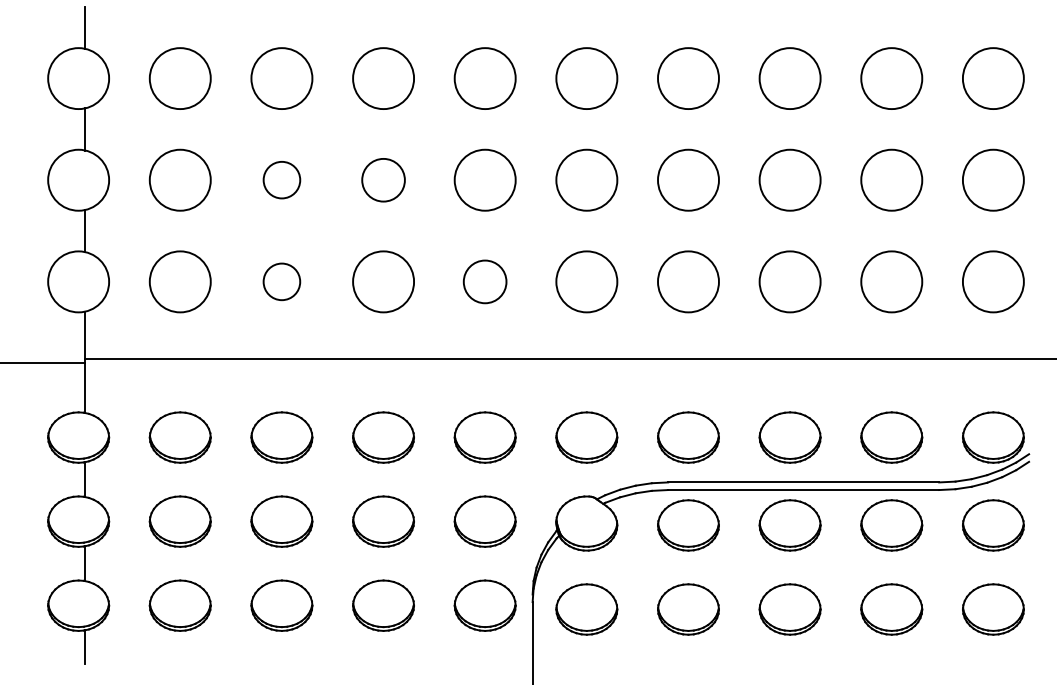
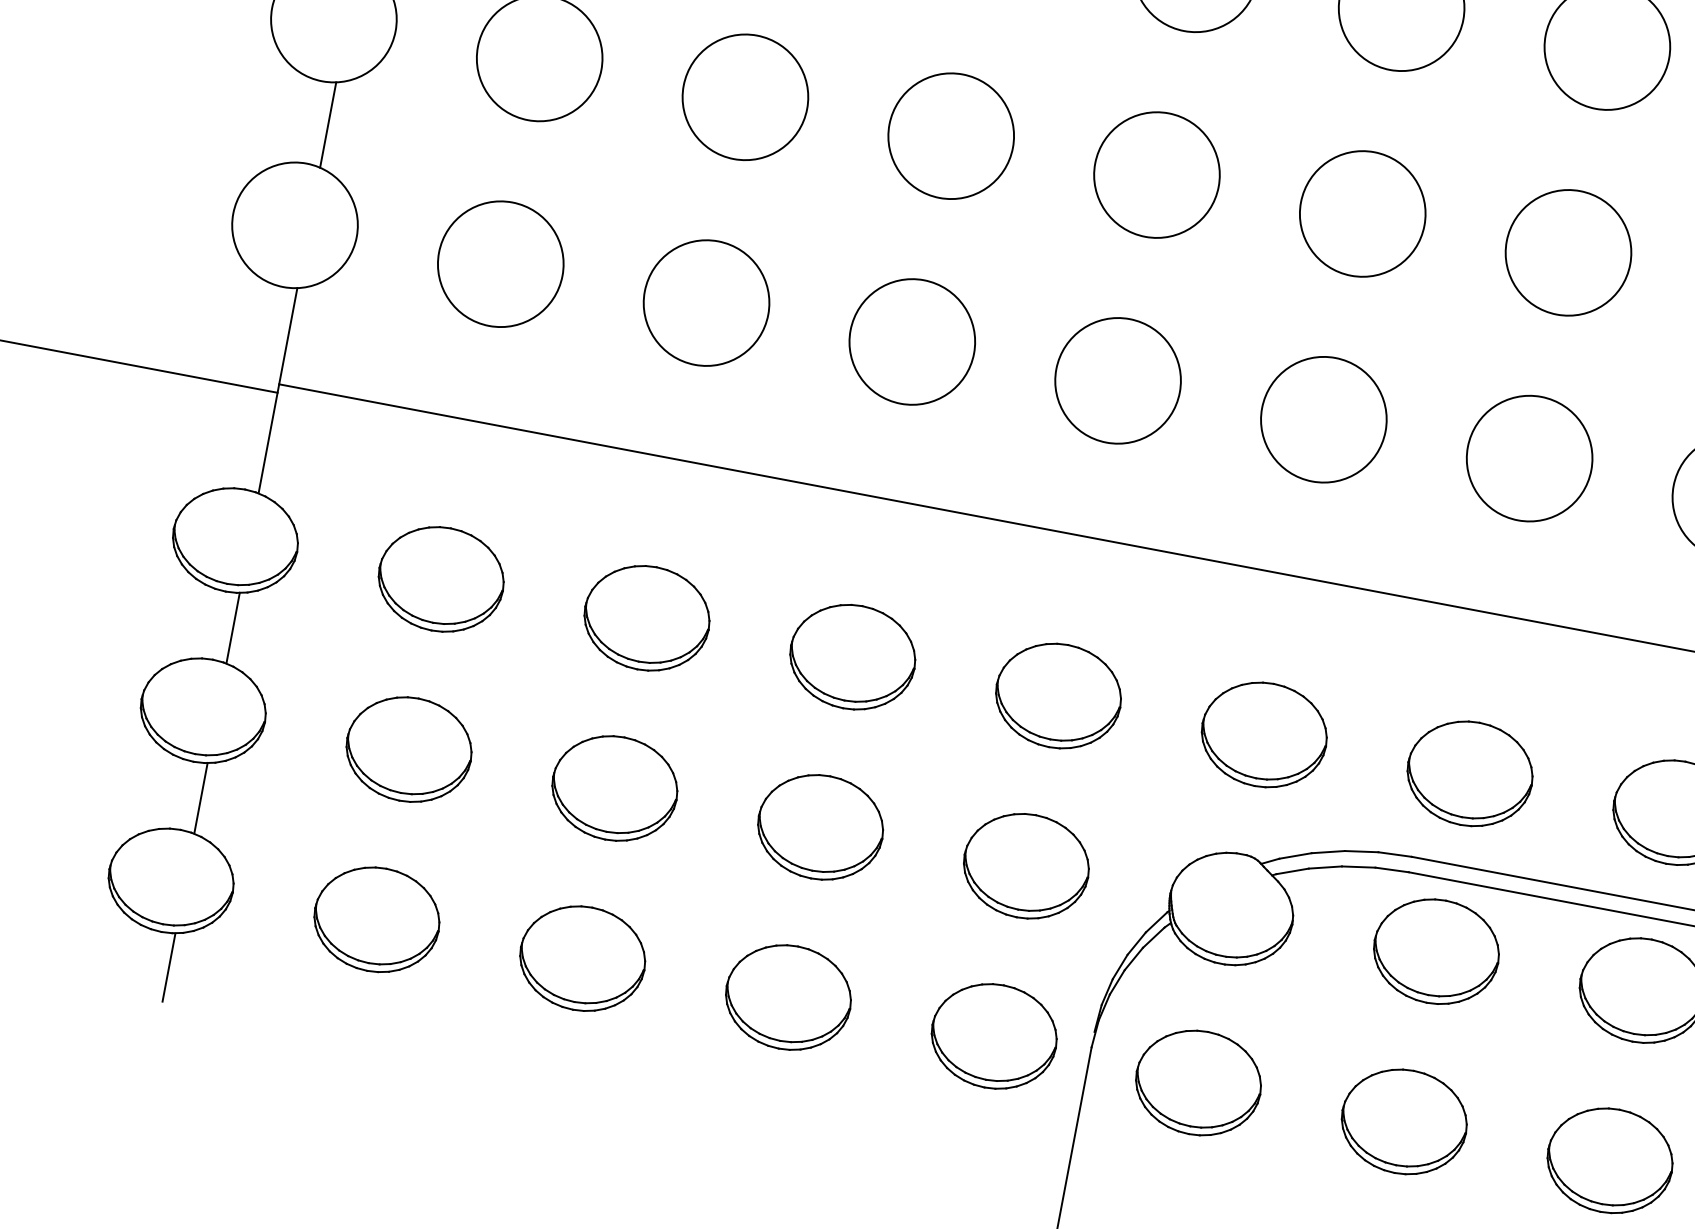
circle: (281, 179) -> (744, 95), size x1.67
circle: (383, 179) -> (951, 134), size x1.43
circle: (281, 281) -> (705, 302), size x1.67
circle: (484, 281) -> (1116, 379), size x1.43

